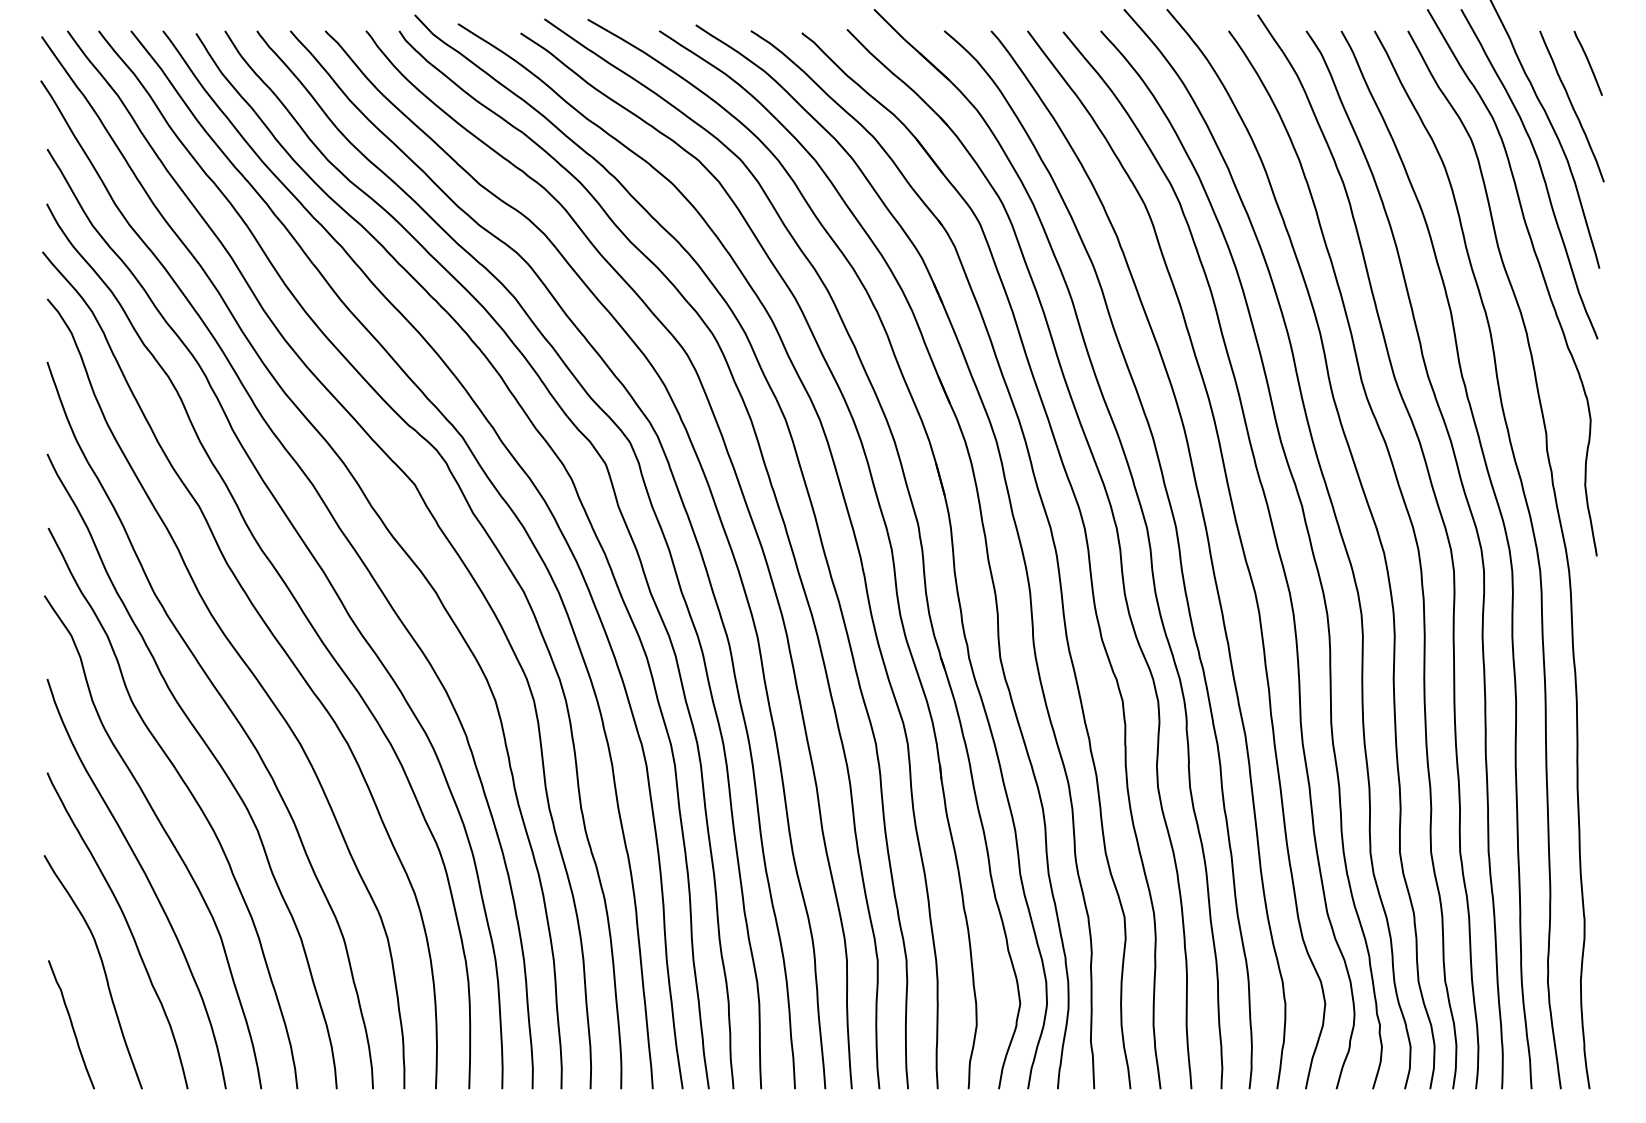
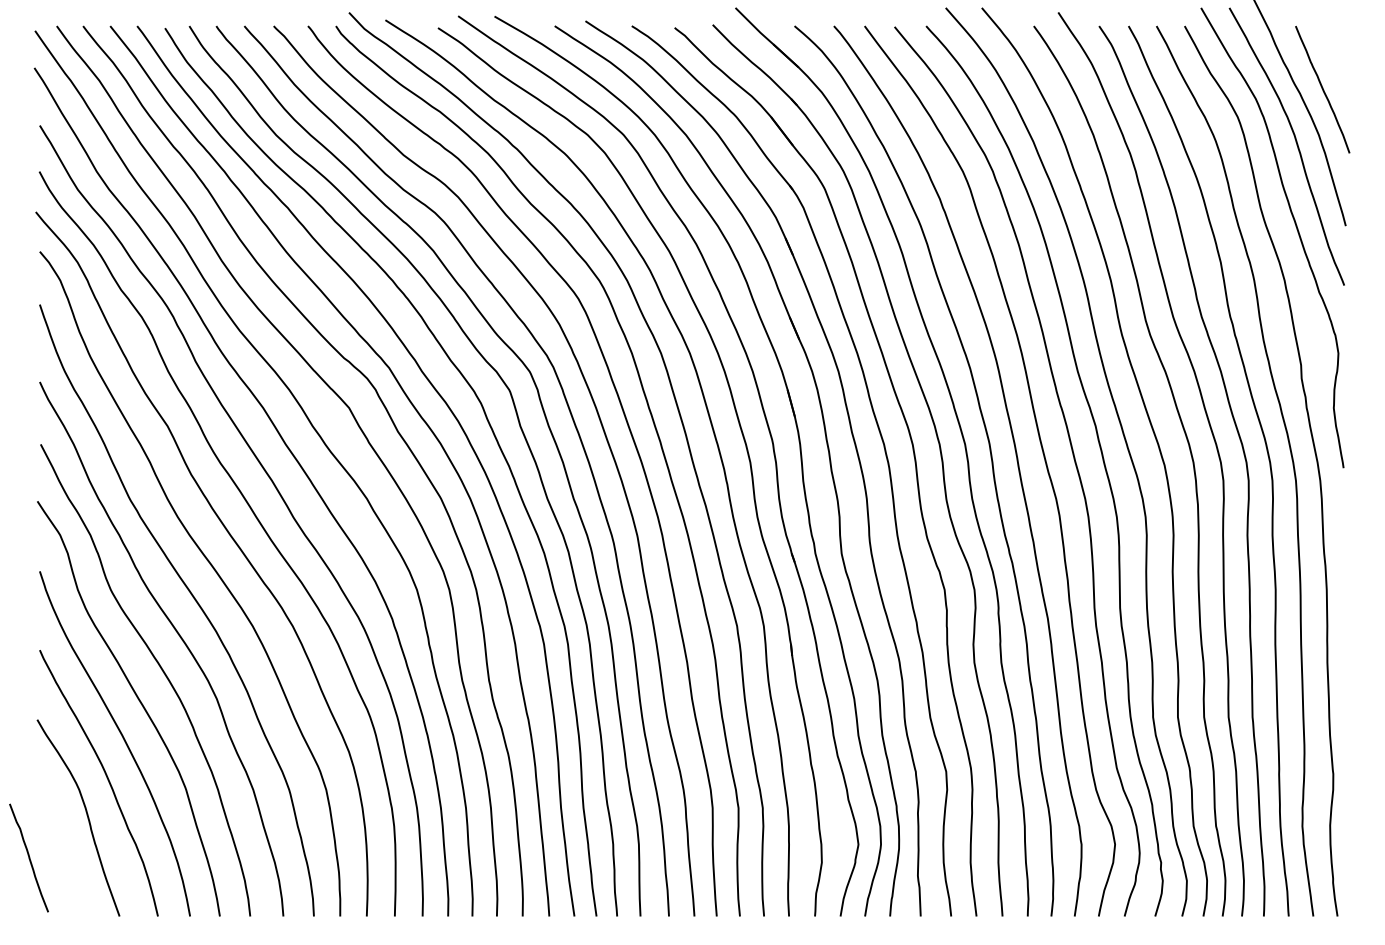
curve: (1587, 62) -> (1335, 52), removed
curve: (71, 1024) -> (29, 857), moved

